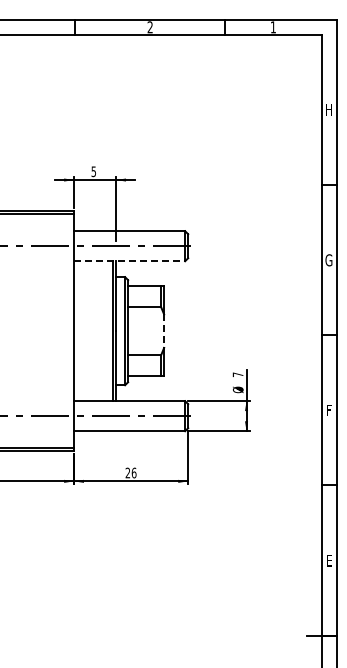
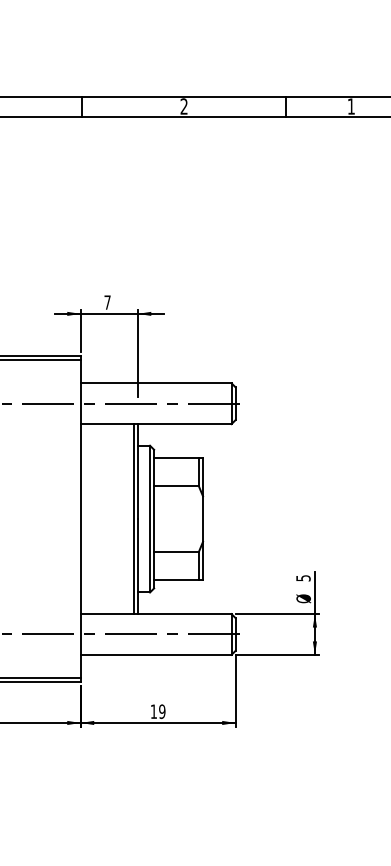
text: (93, 171) -> (107, 302), 5 -> 7
line: (129, 261) -> (156, 424), dashed -> solid
line: (164, 331) -> (203, 519), dashed -> solid
text: (238, 374) -> (303, 577), 7 -> 5
text: (130, 472) -> (157, 710), 26 -> 19

